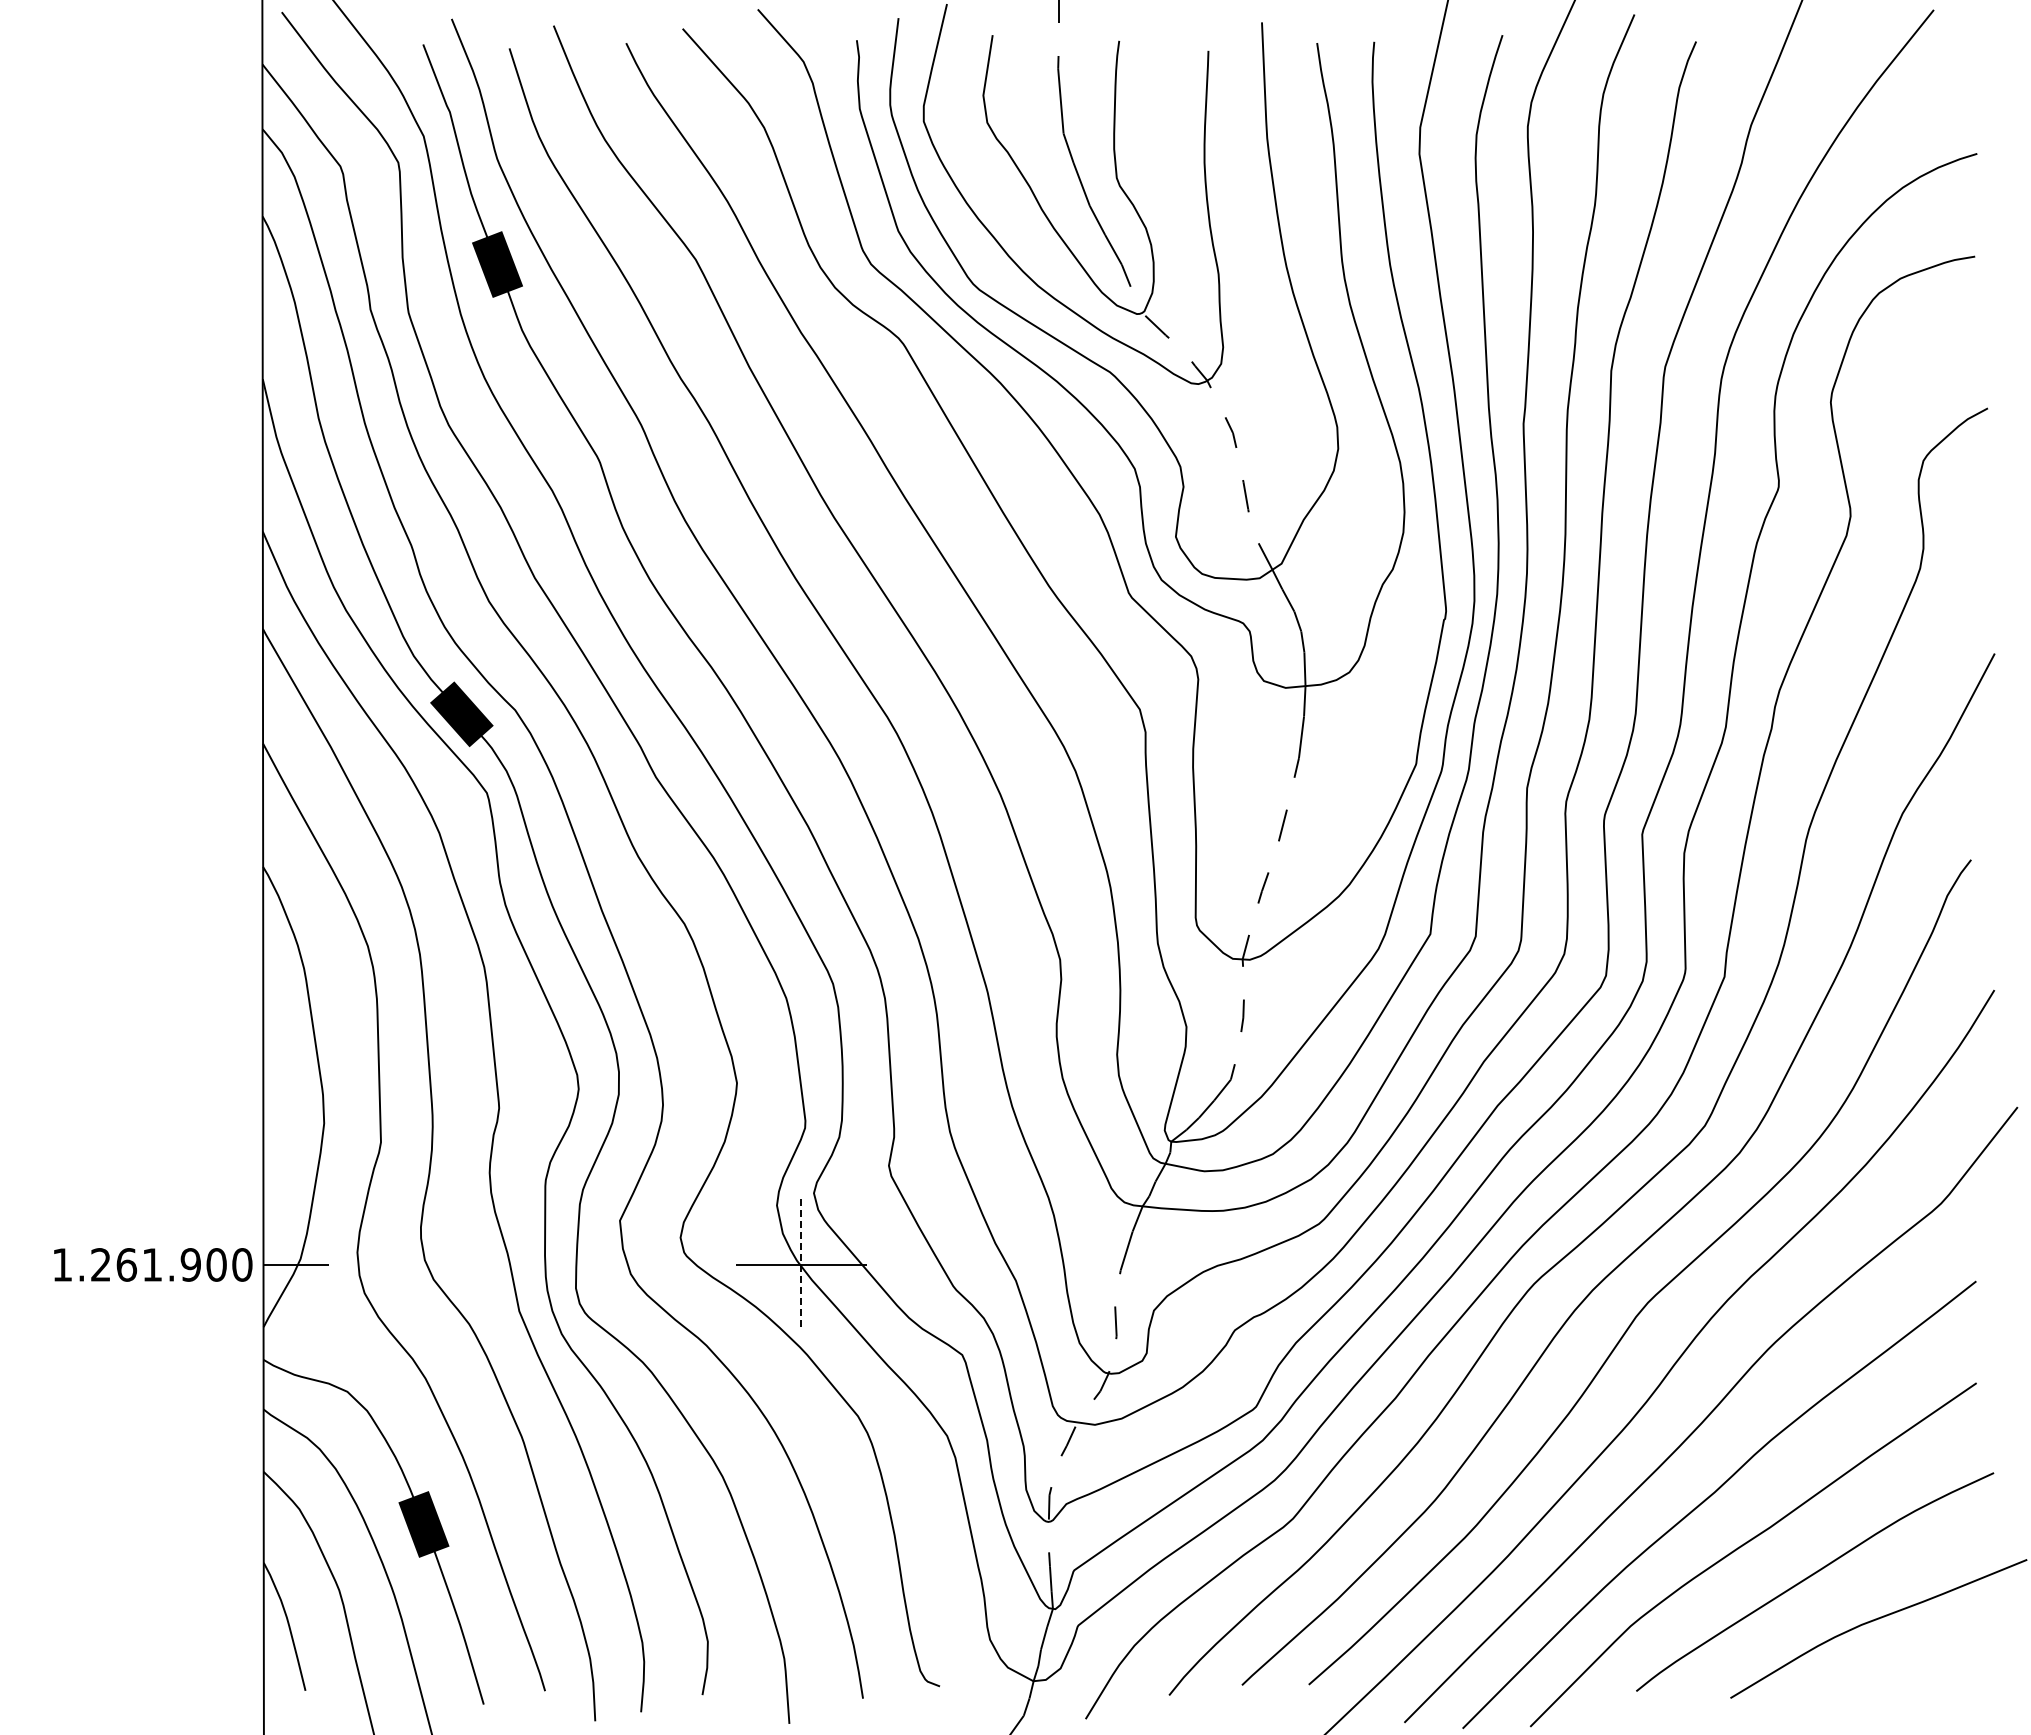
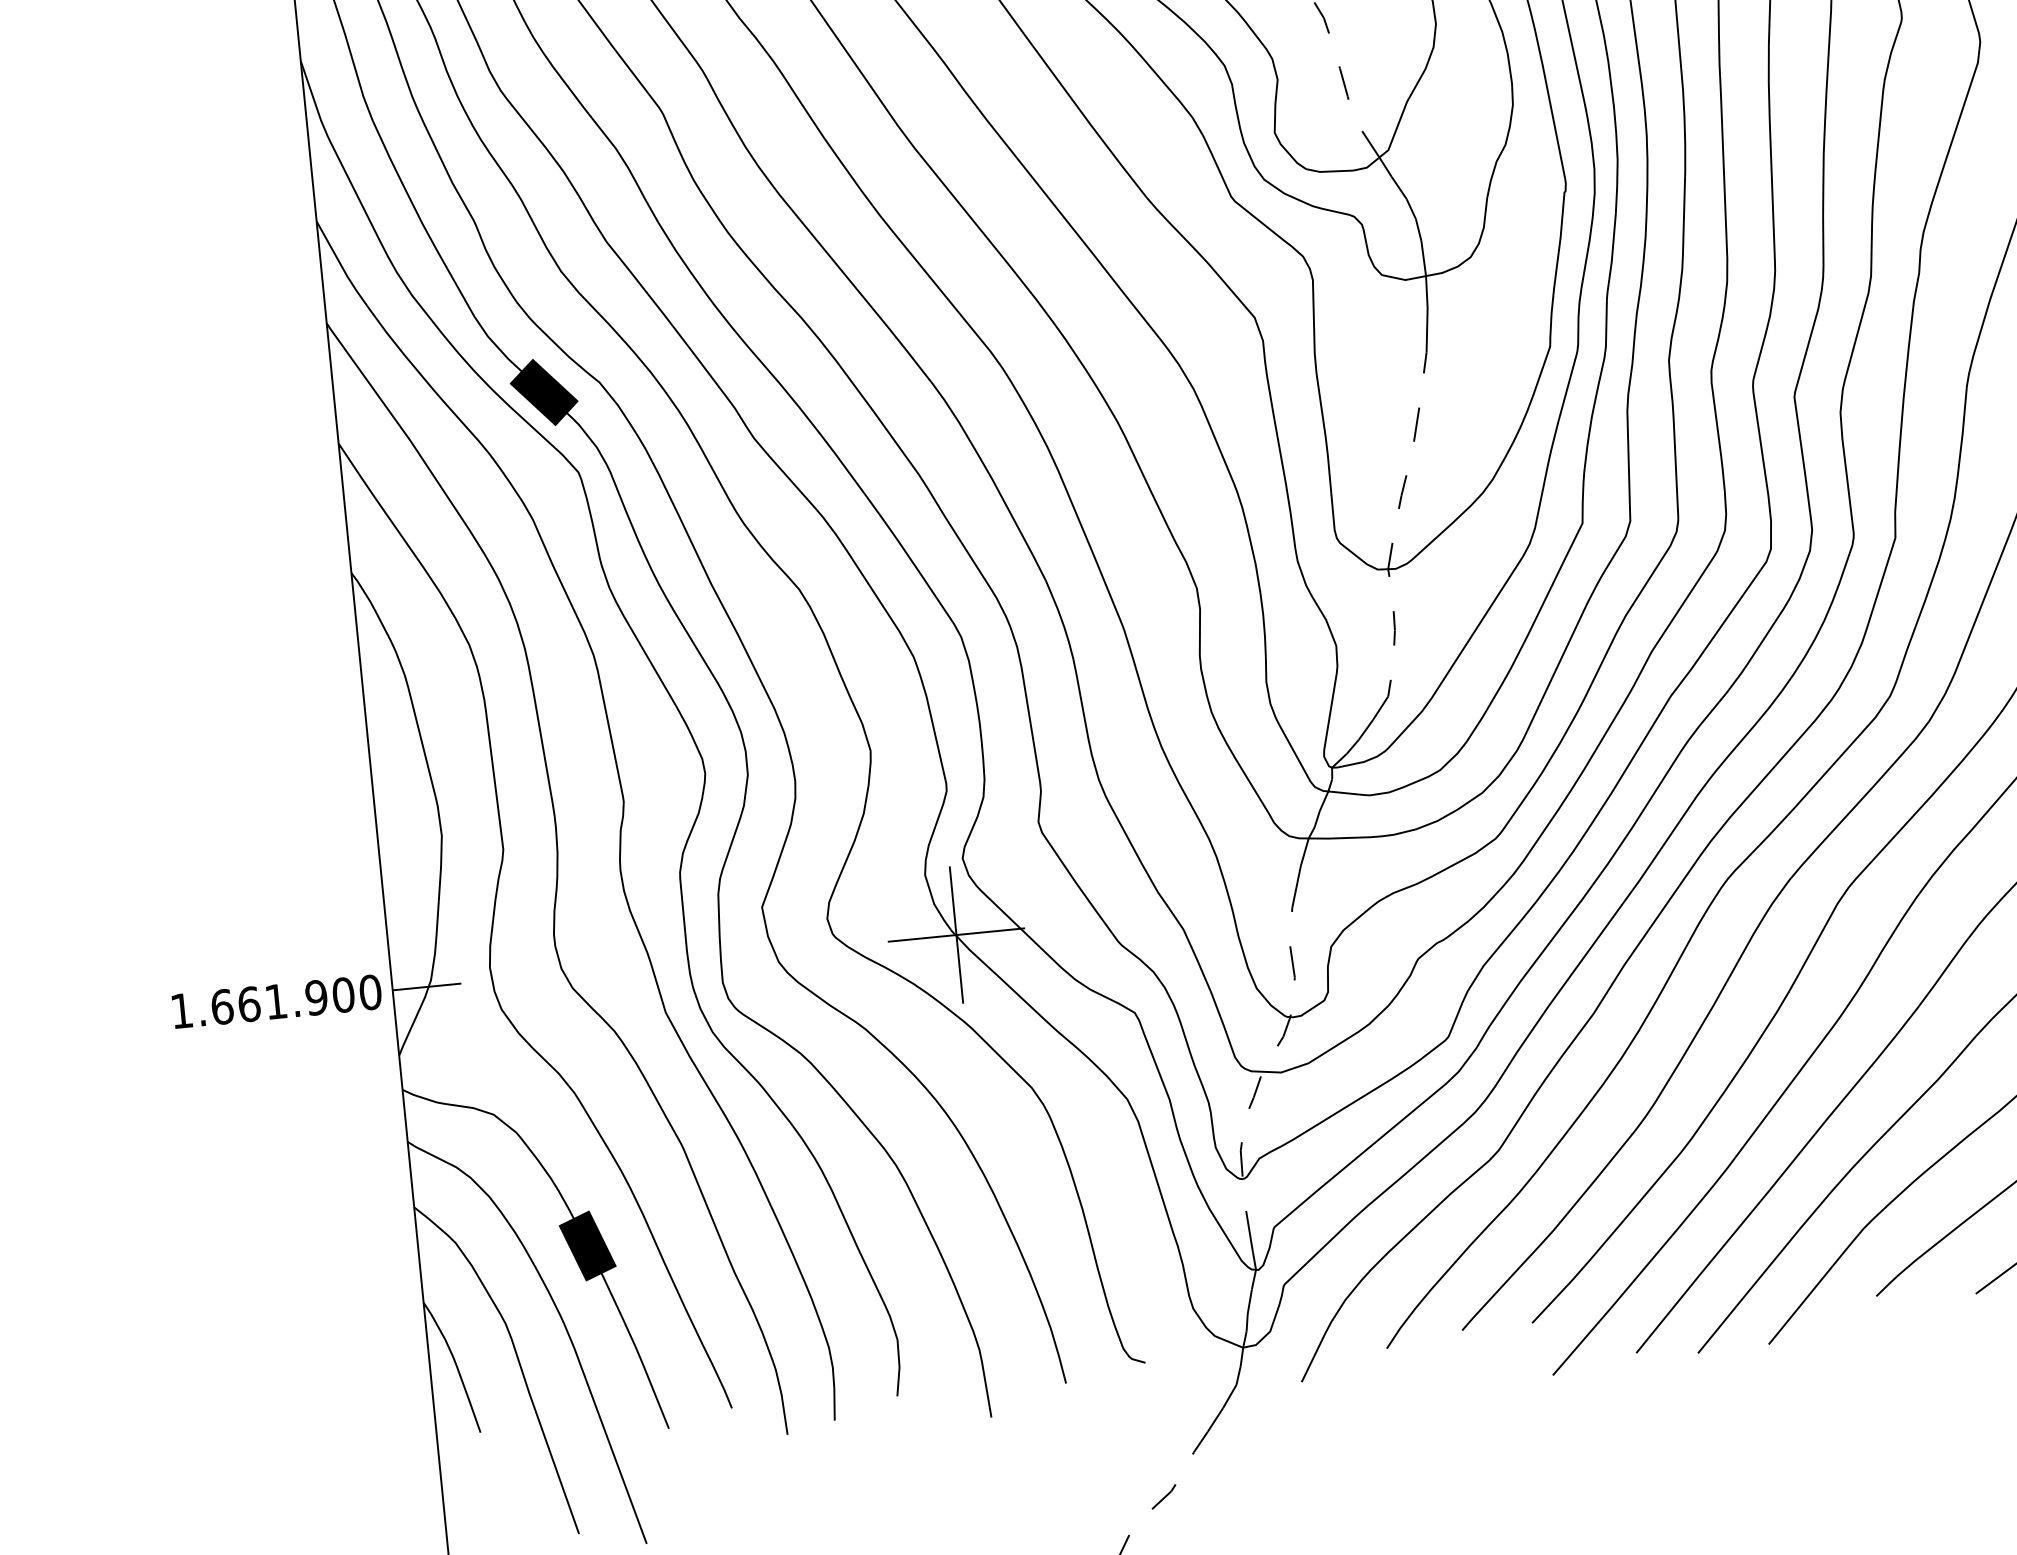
text: (101, 1264) -> (222, 1006), 1.261.900 -> 1.661.900
line: (801, 1265) -> (957, 935), dashed -> solid

